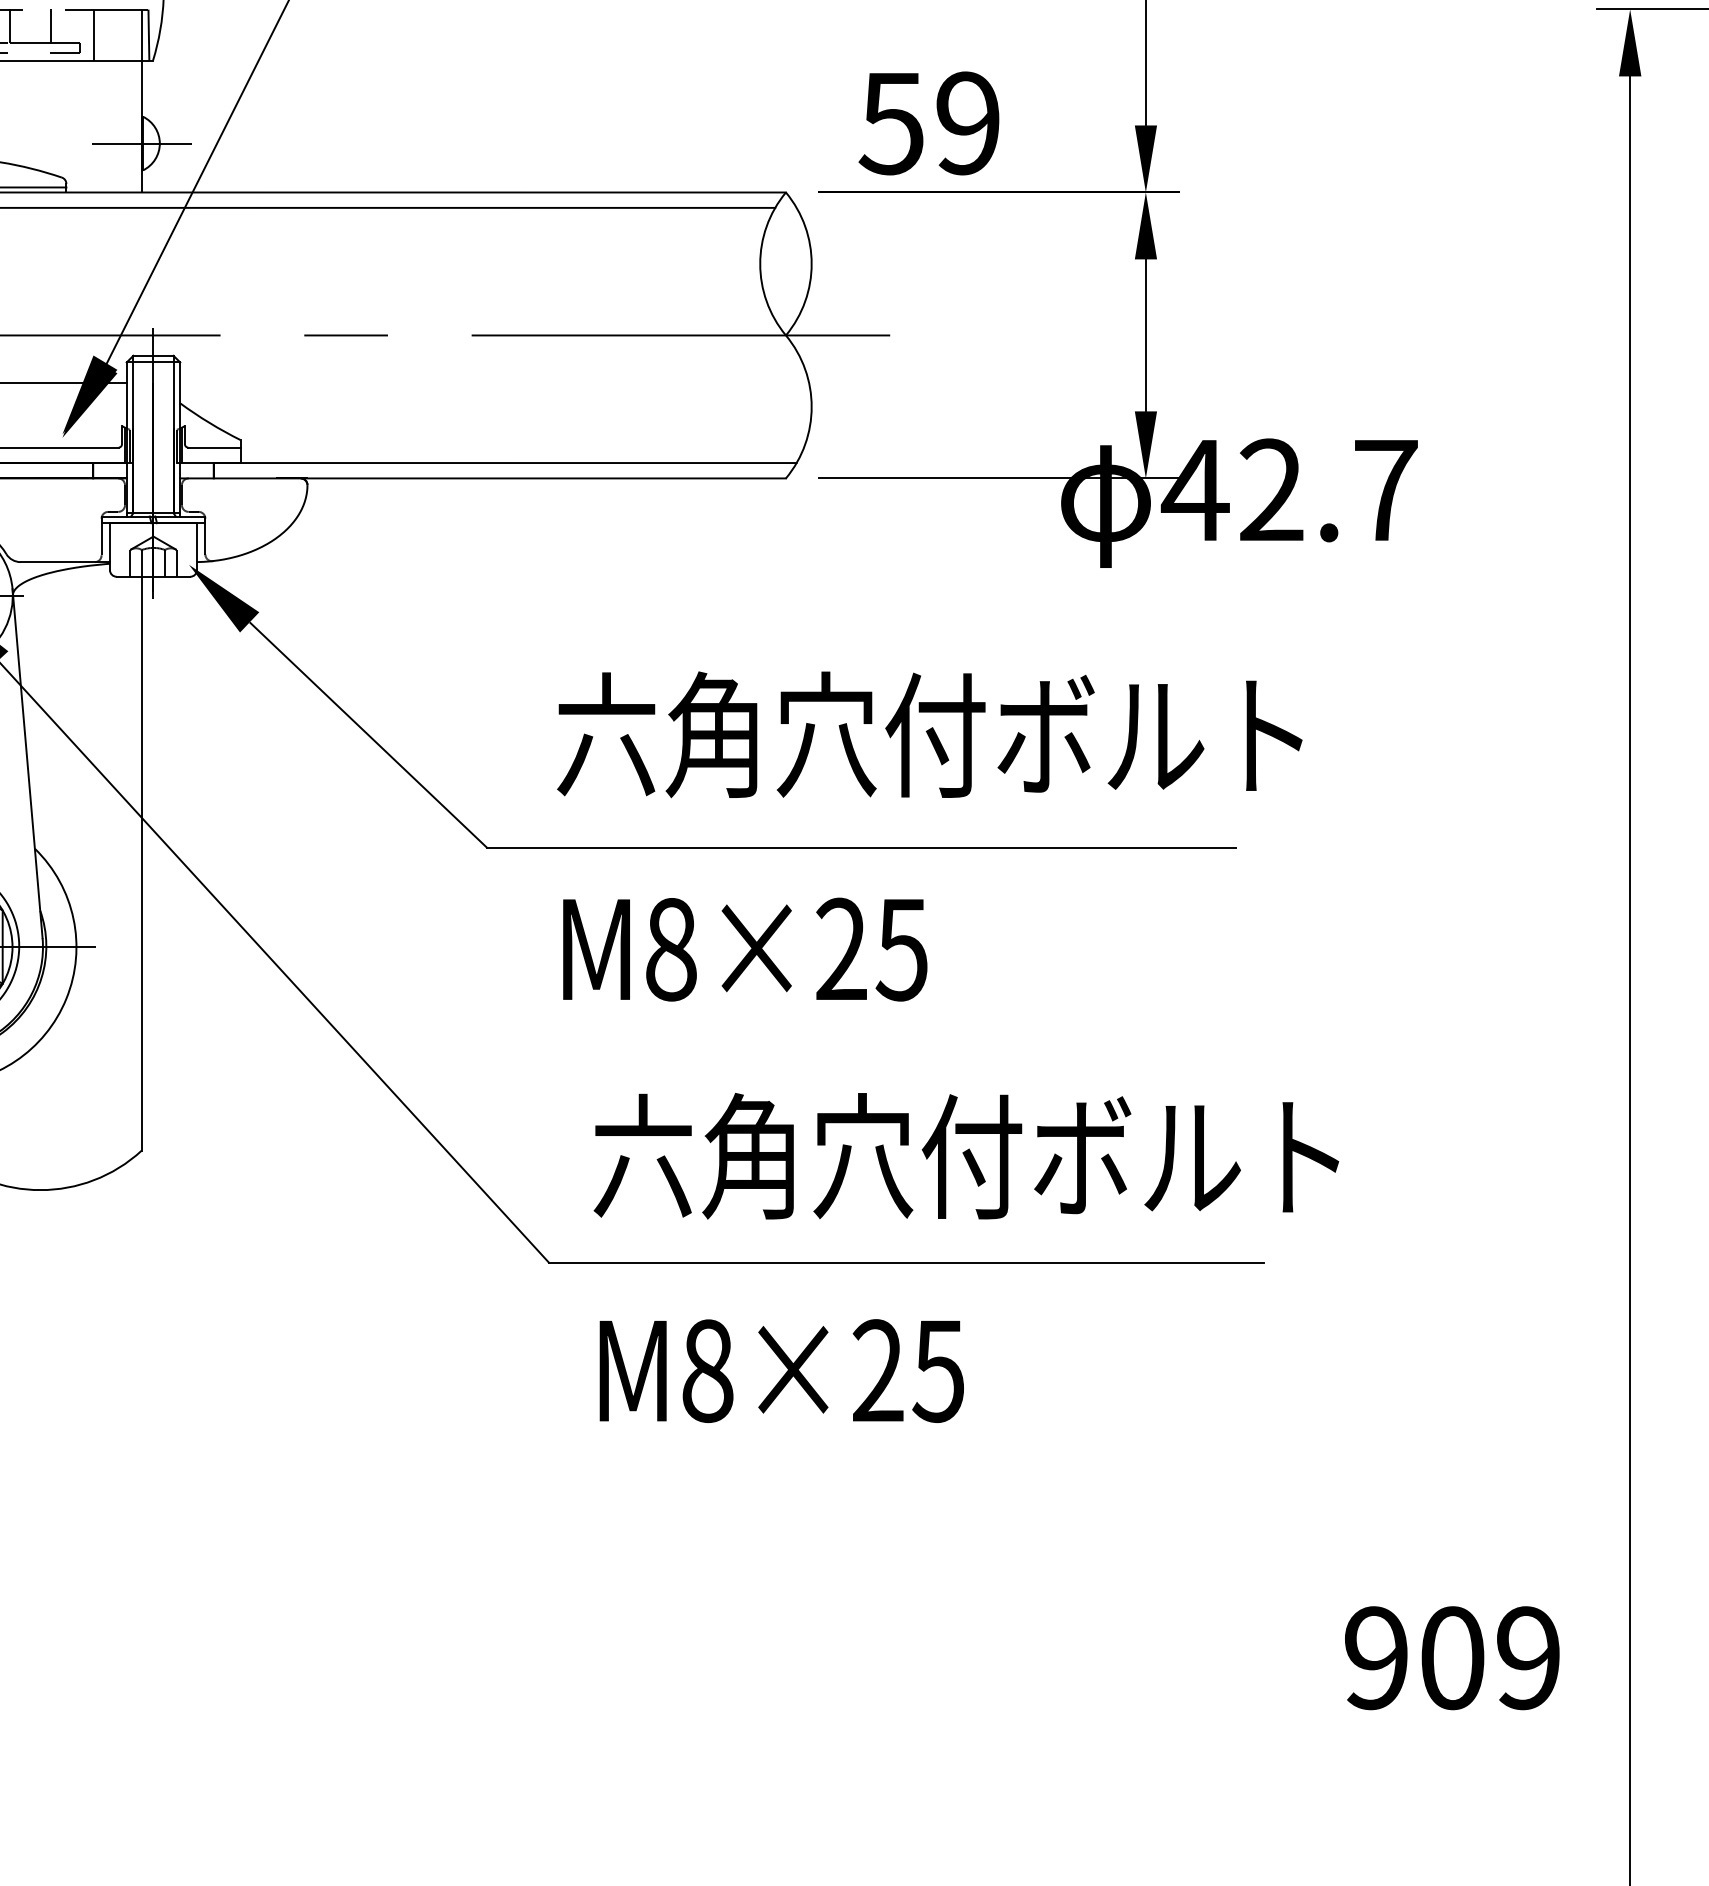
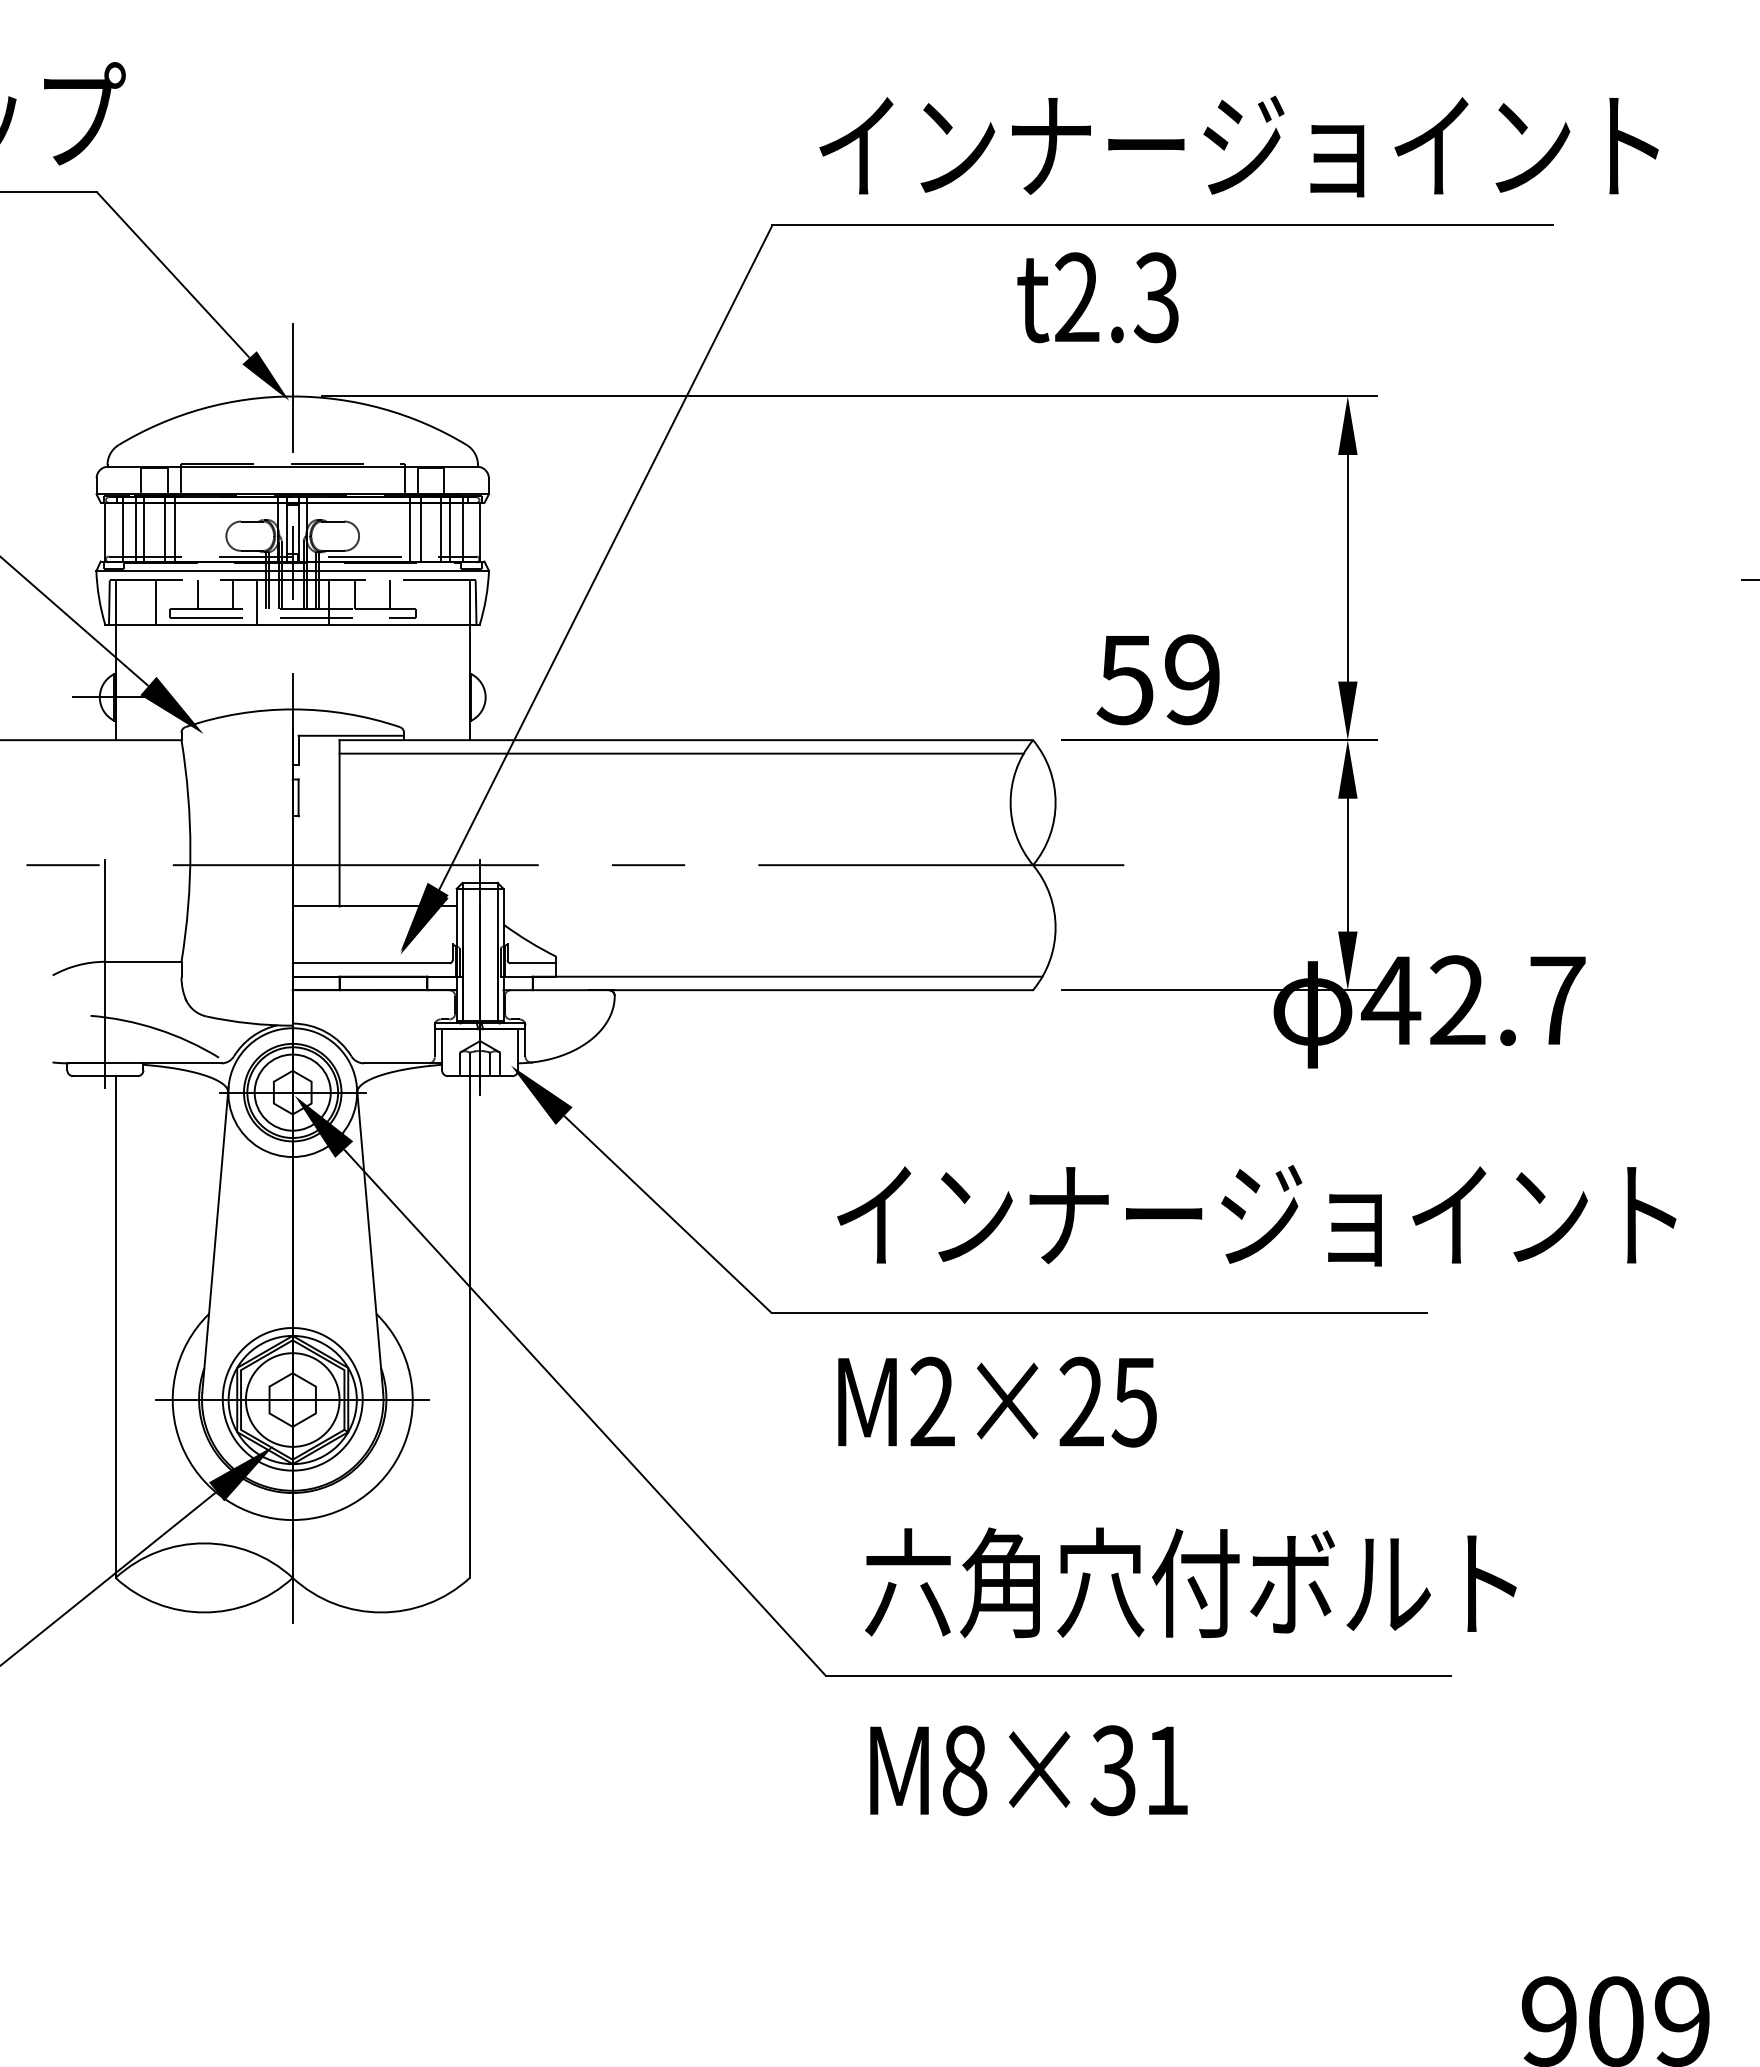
line: (93, 35) -> (427, 602), removed
line: (141, 143) -> (469, 697), removed
text: (1039, 734) -> (1254, 1214), 六角穴付ボルト -> インナージョイント
text: (670, 948) -> (932, 1401), M8×25 -> M2×25
text: (907, 1370) -> (1139, 1770), M8×25 -> M8×31

